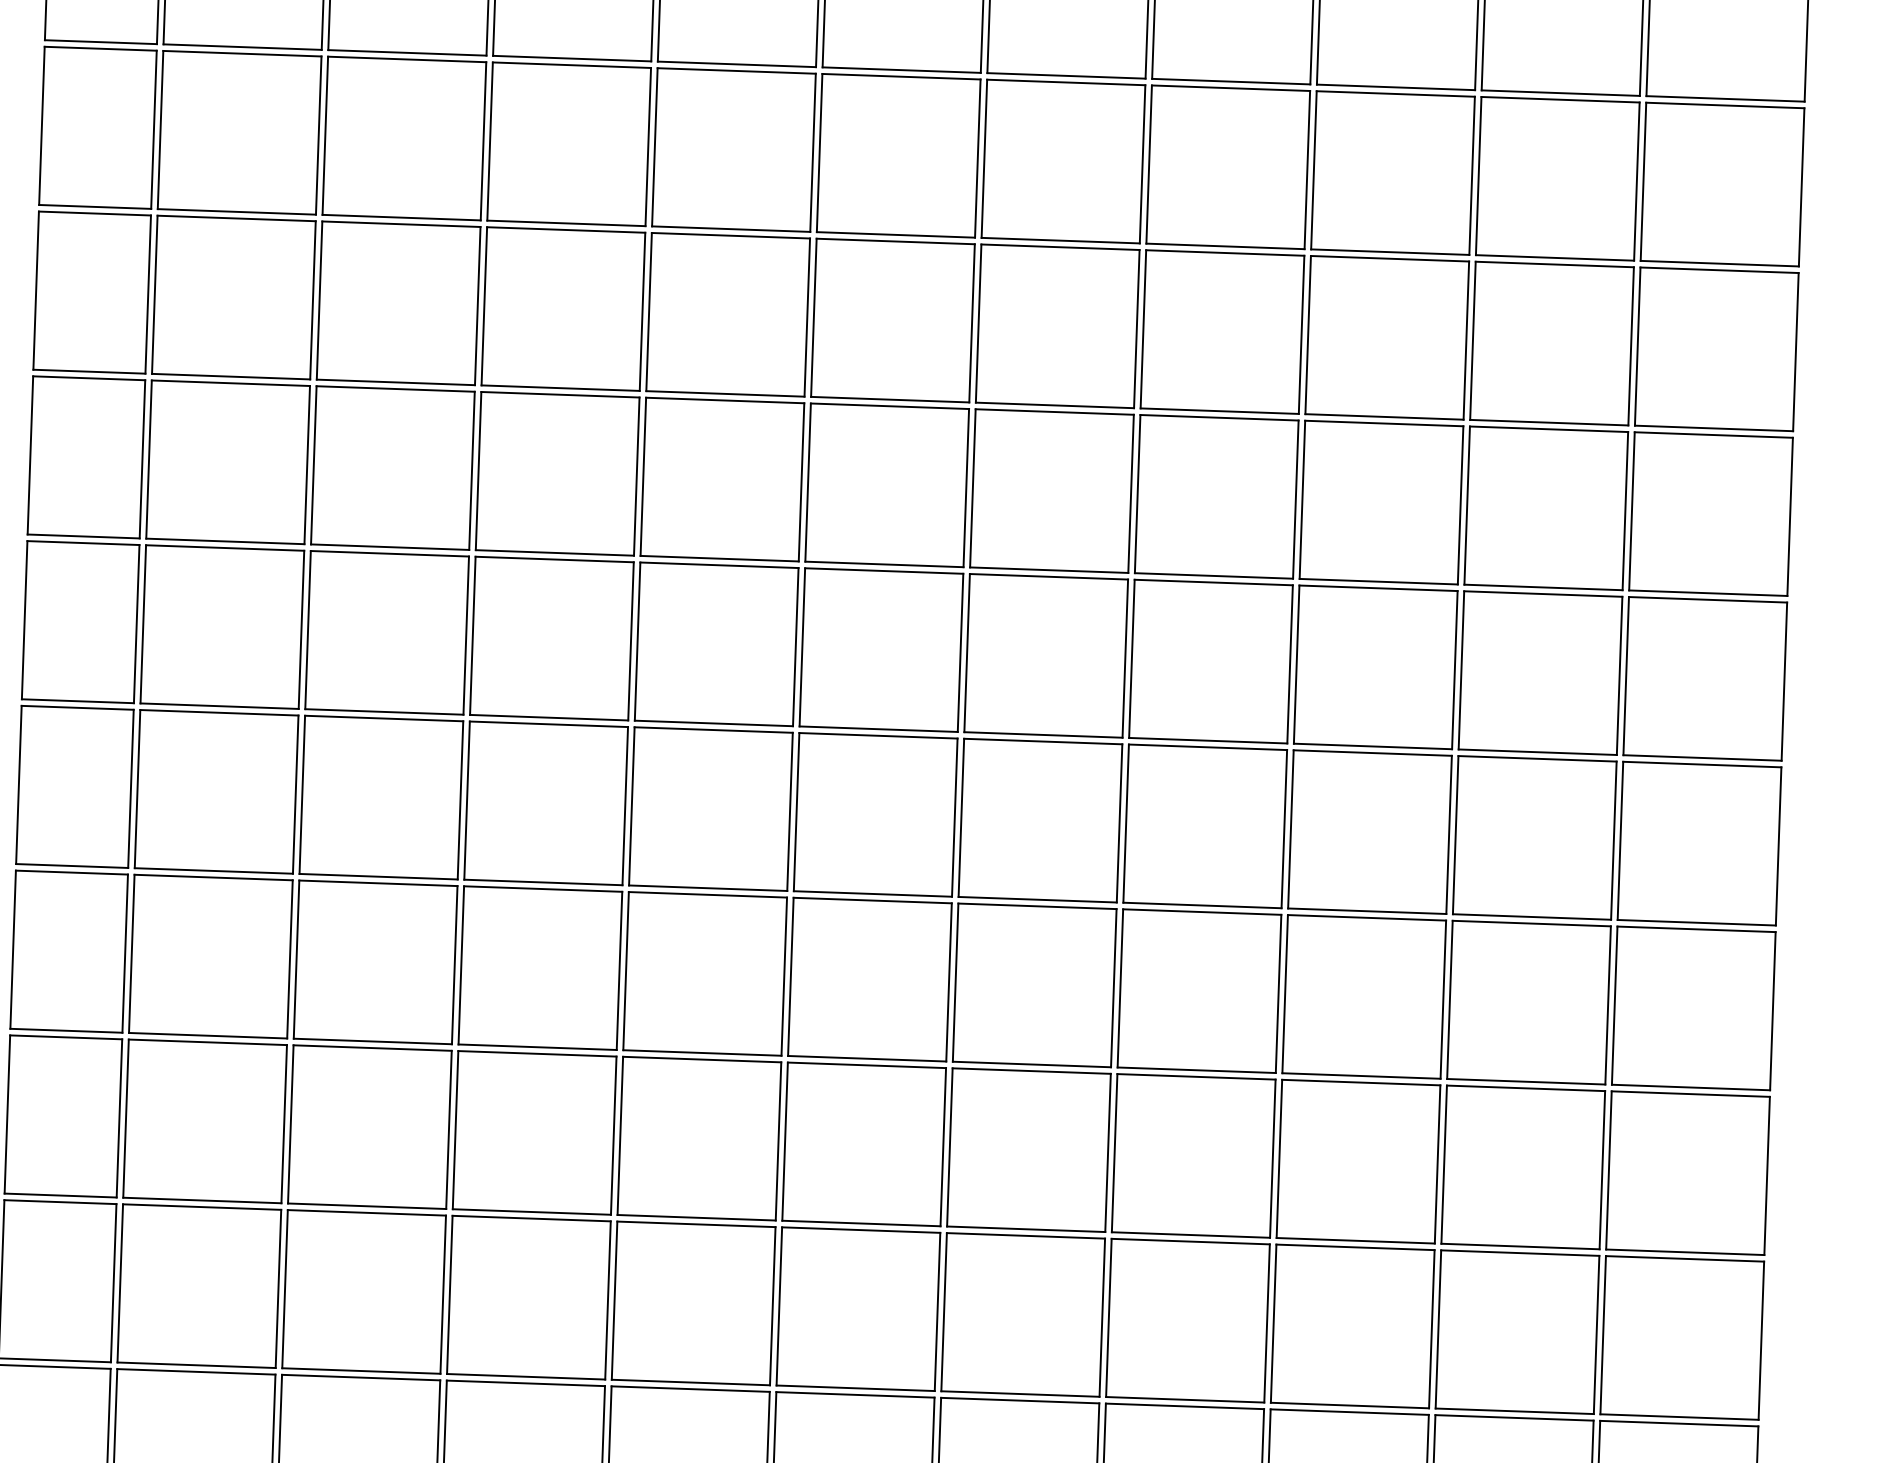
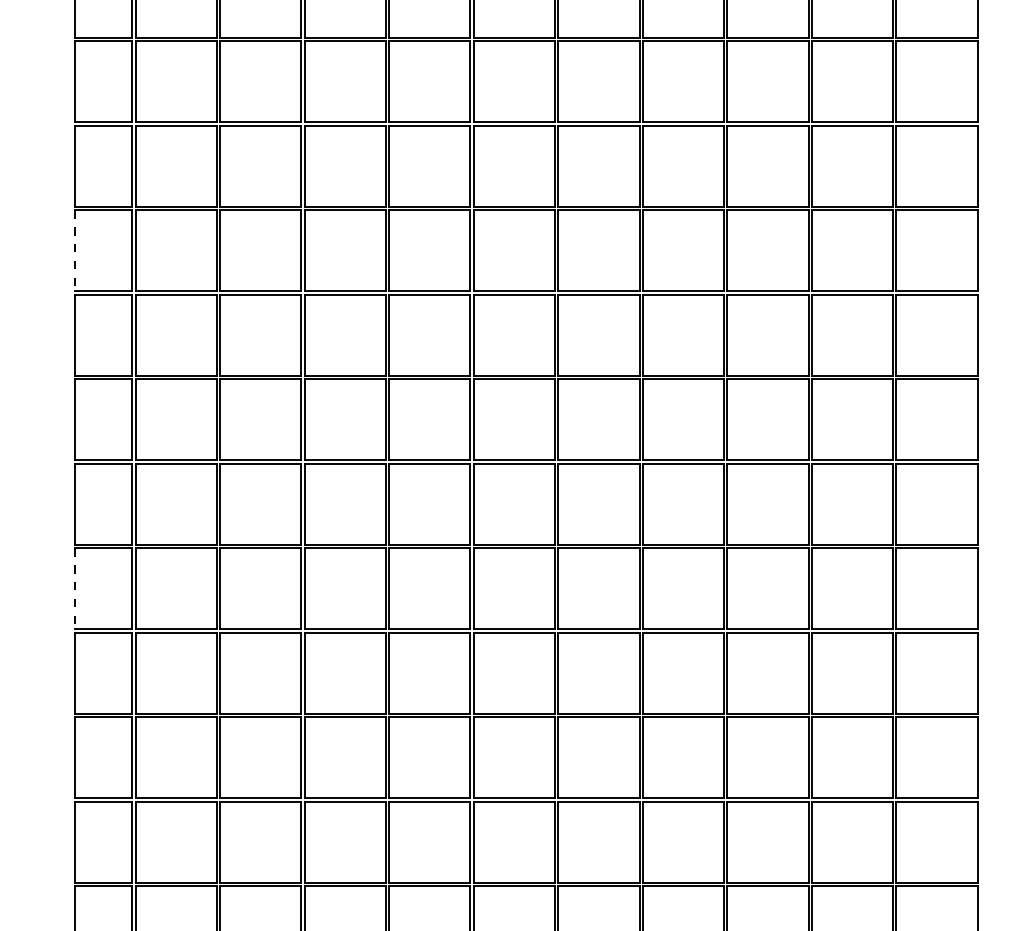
line: (41, 125) -> (74, 250), solid -> dashed
line: (18, 784) -> (74, 588), solid -> dashed

